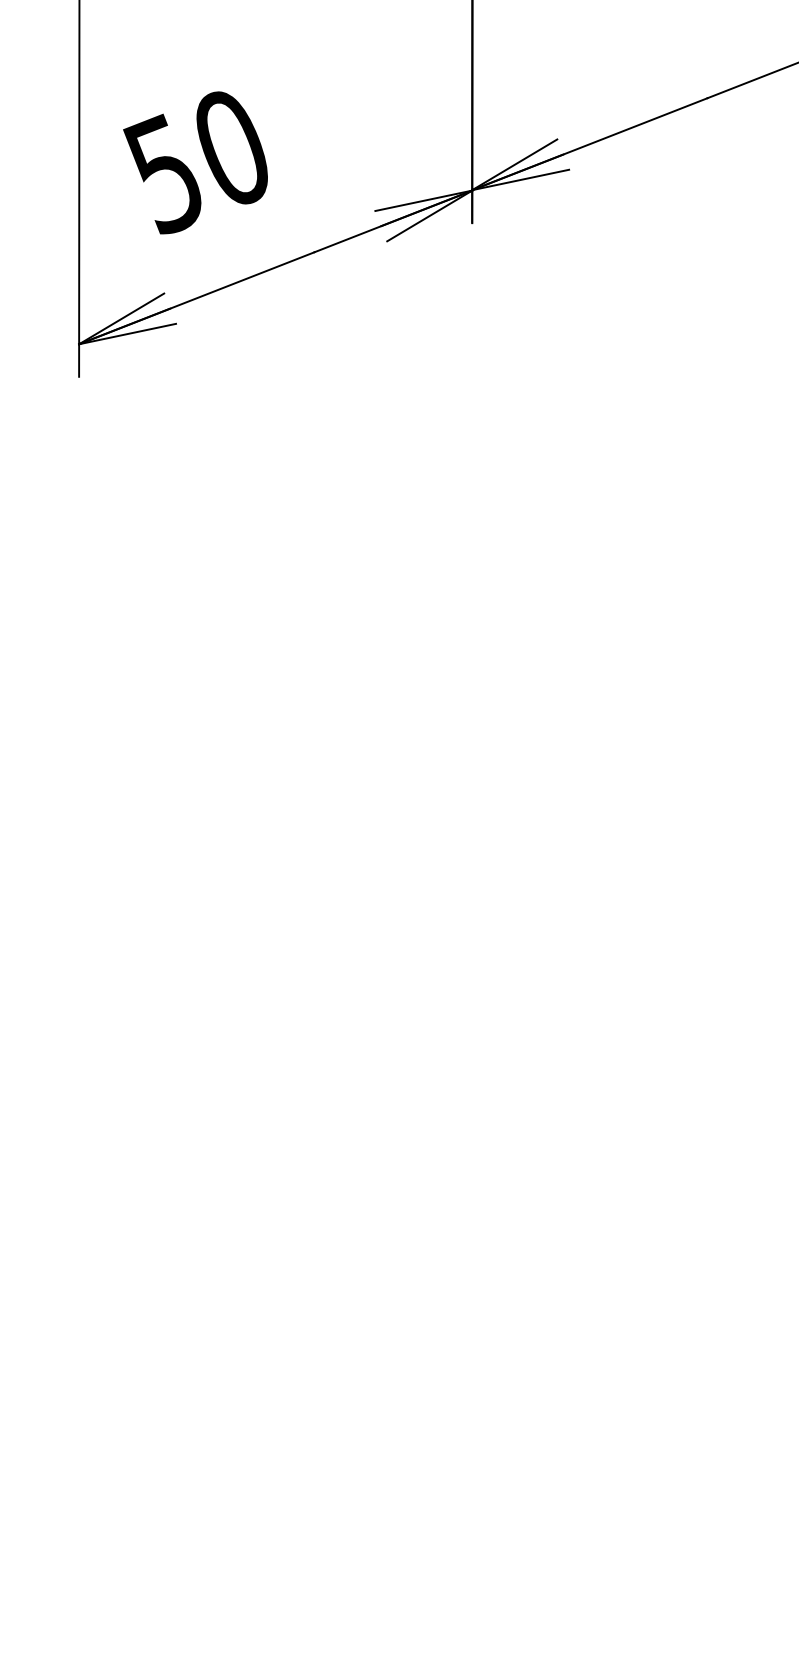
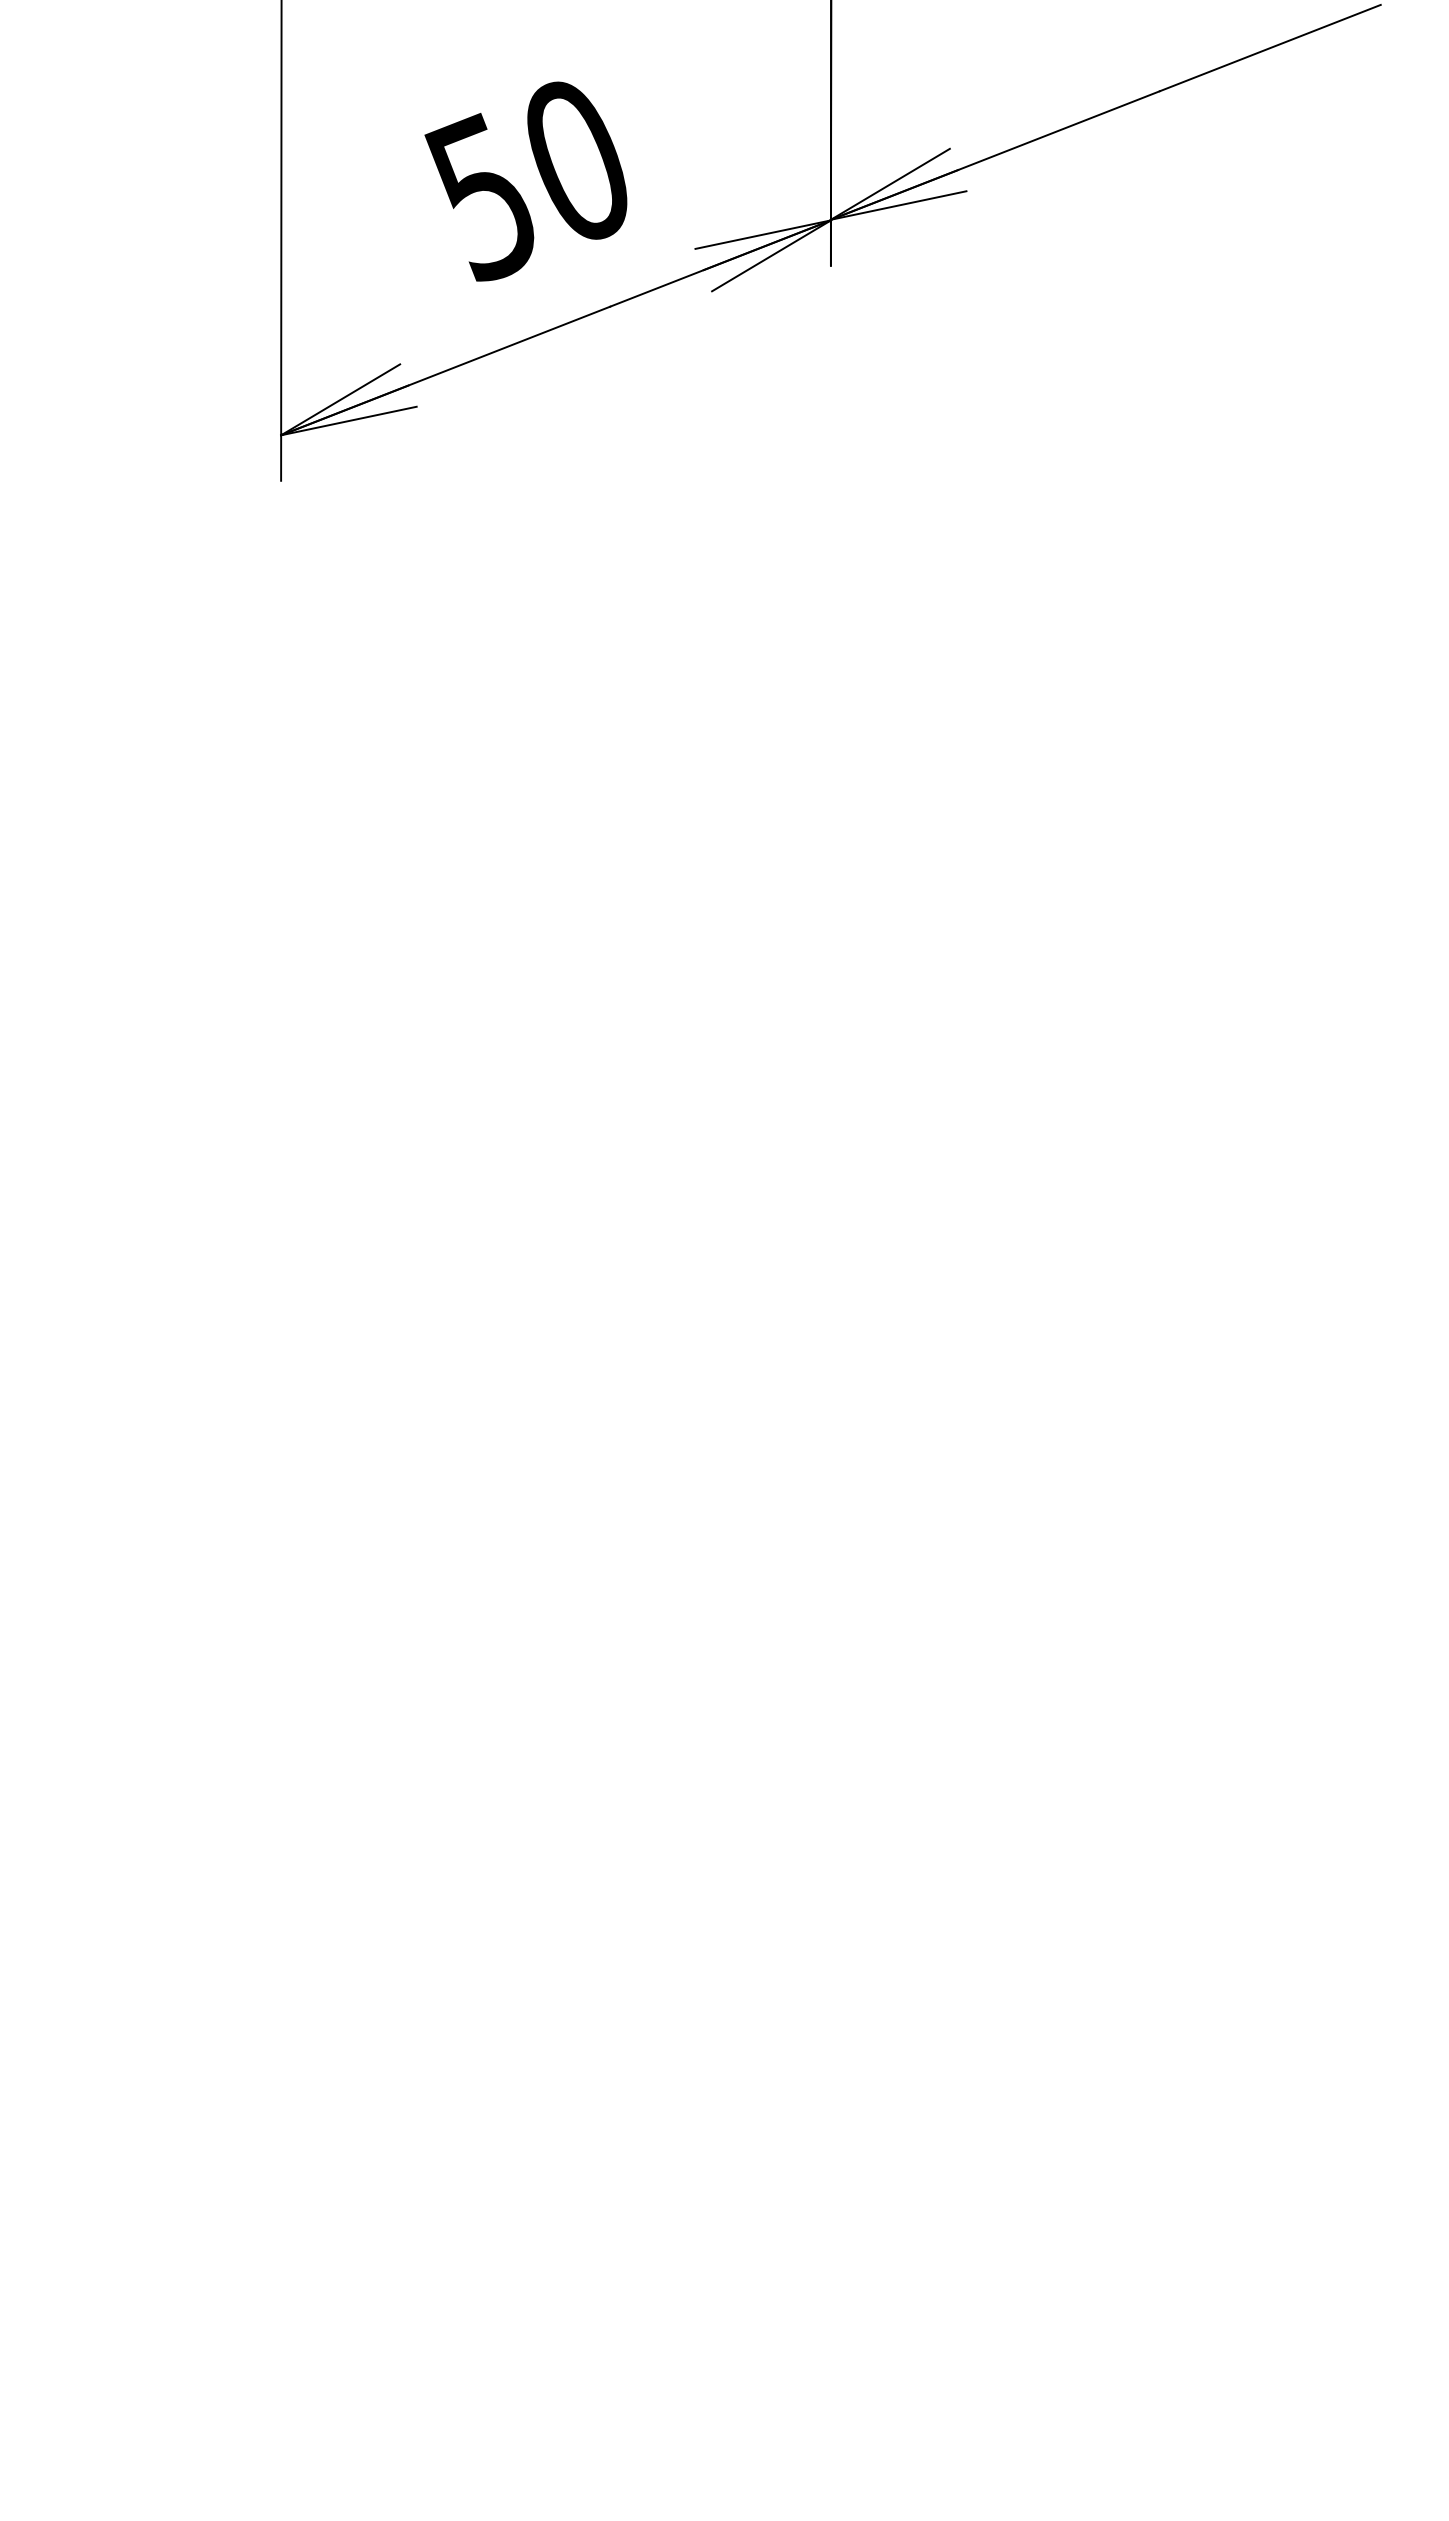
text: (195, 162) -> (525, 181), moved

